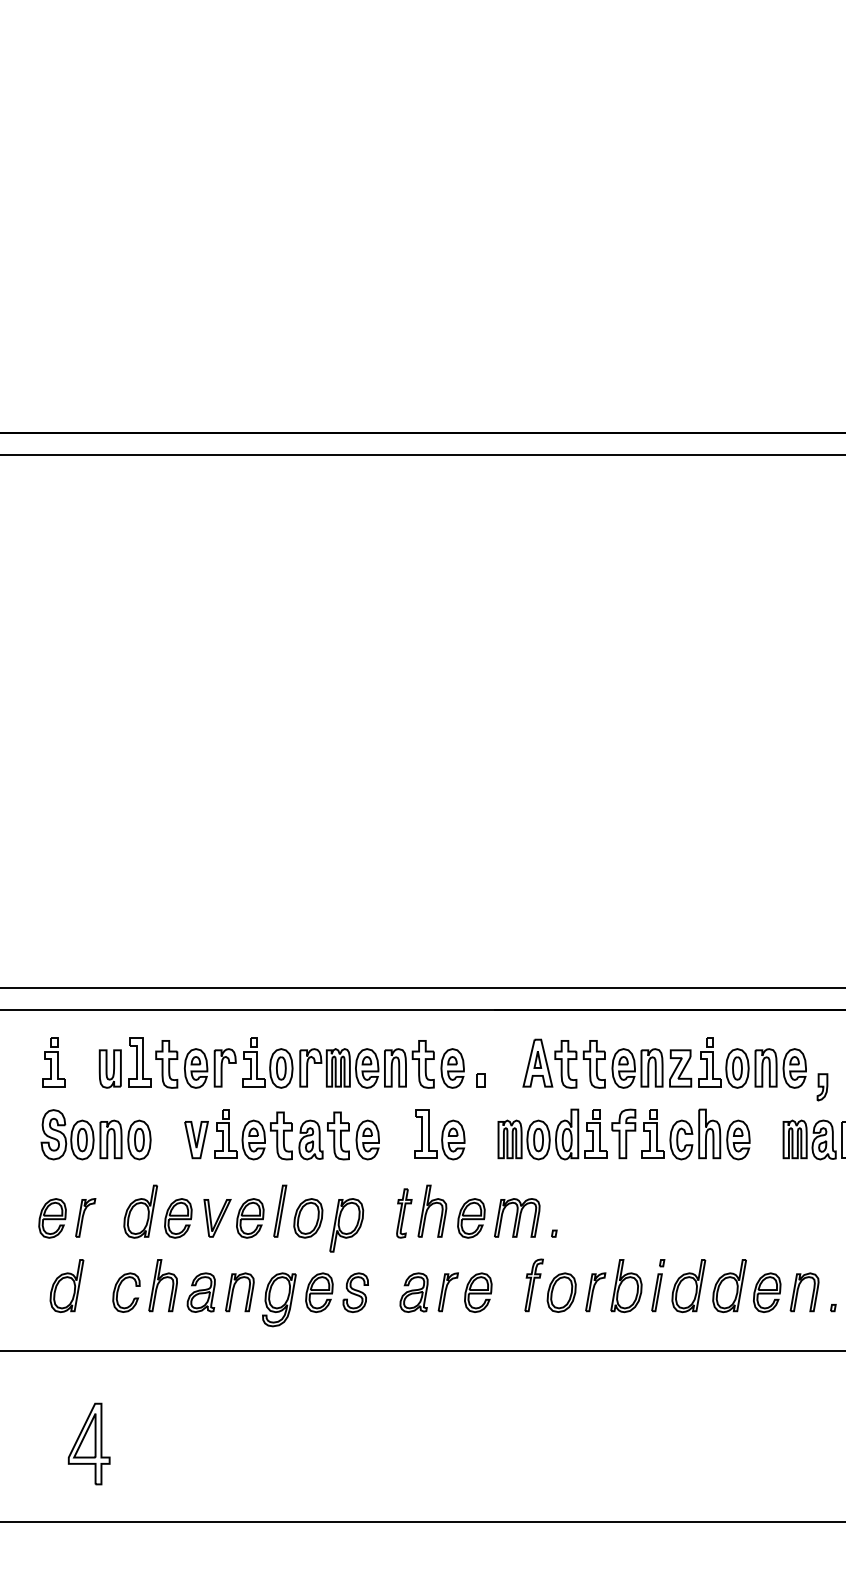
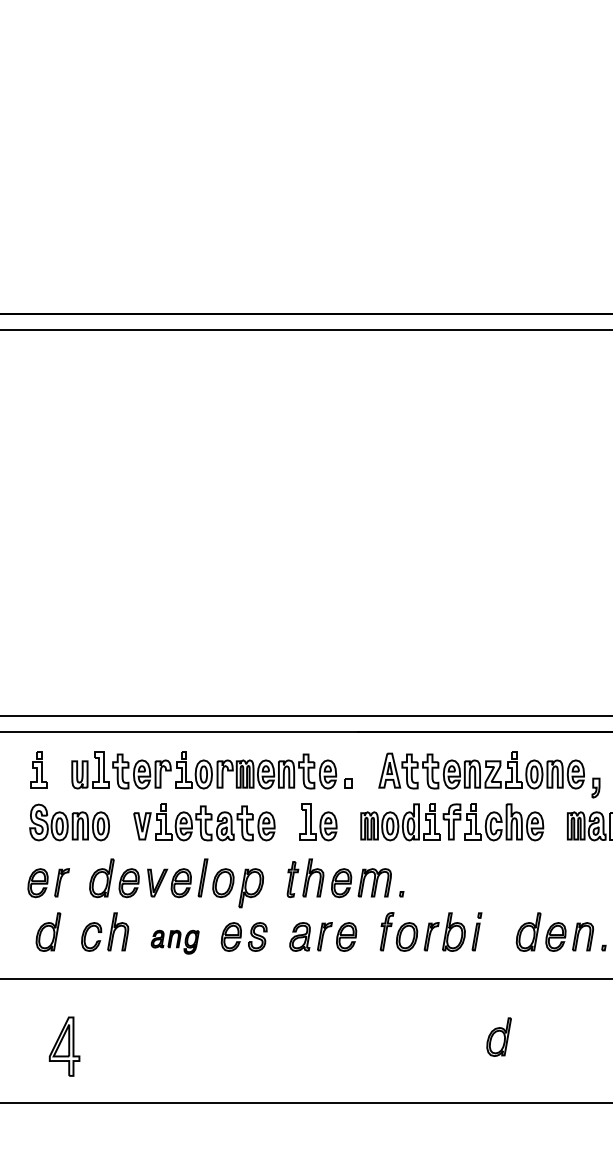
part: (687, 1285) -> (498, 1036), moved
part: (242, 1300) -> (175, 942), size x0.6

